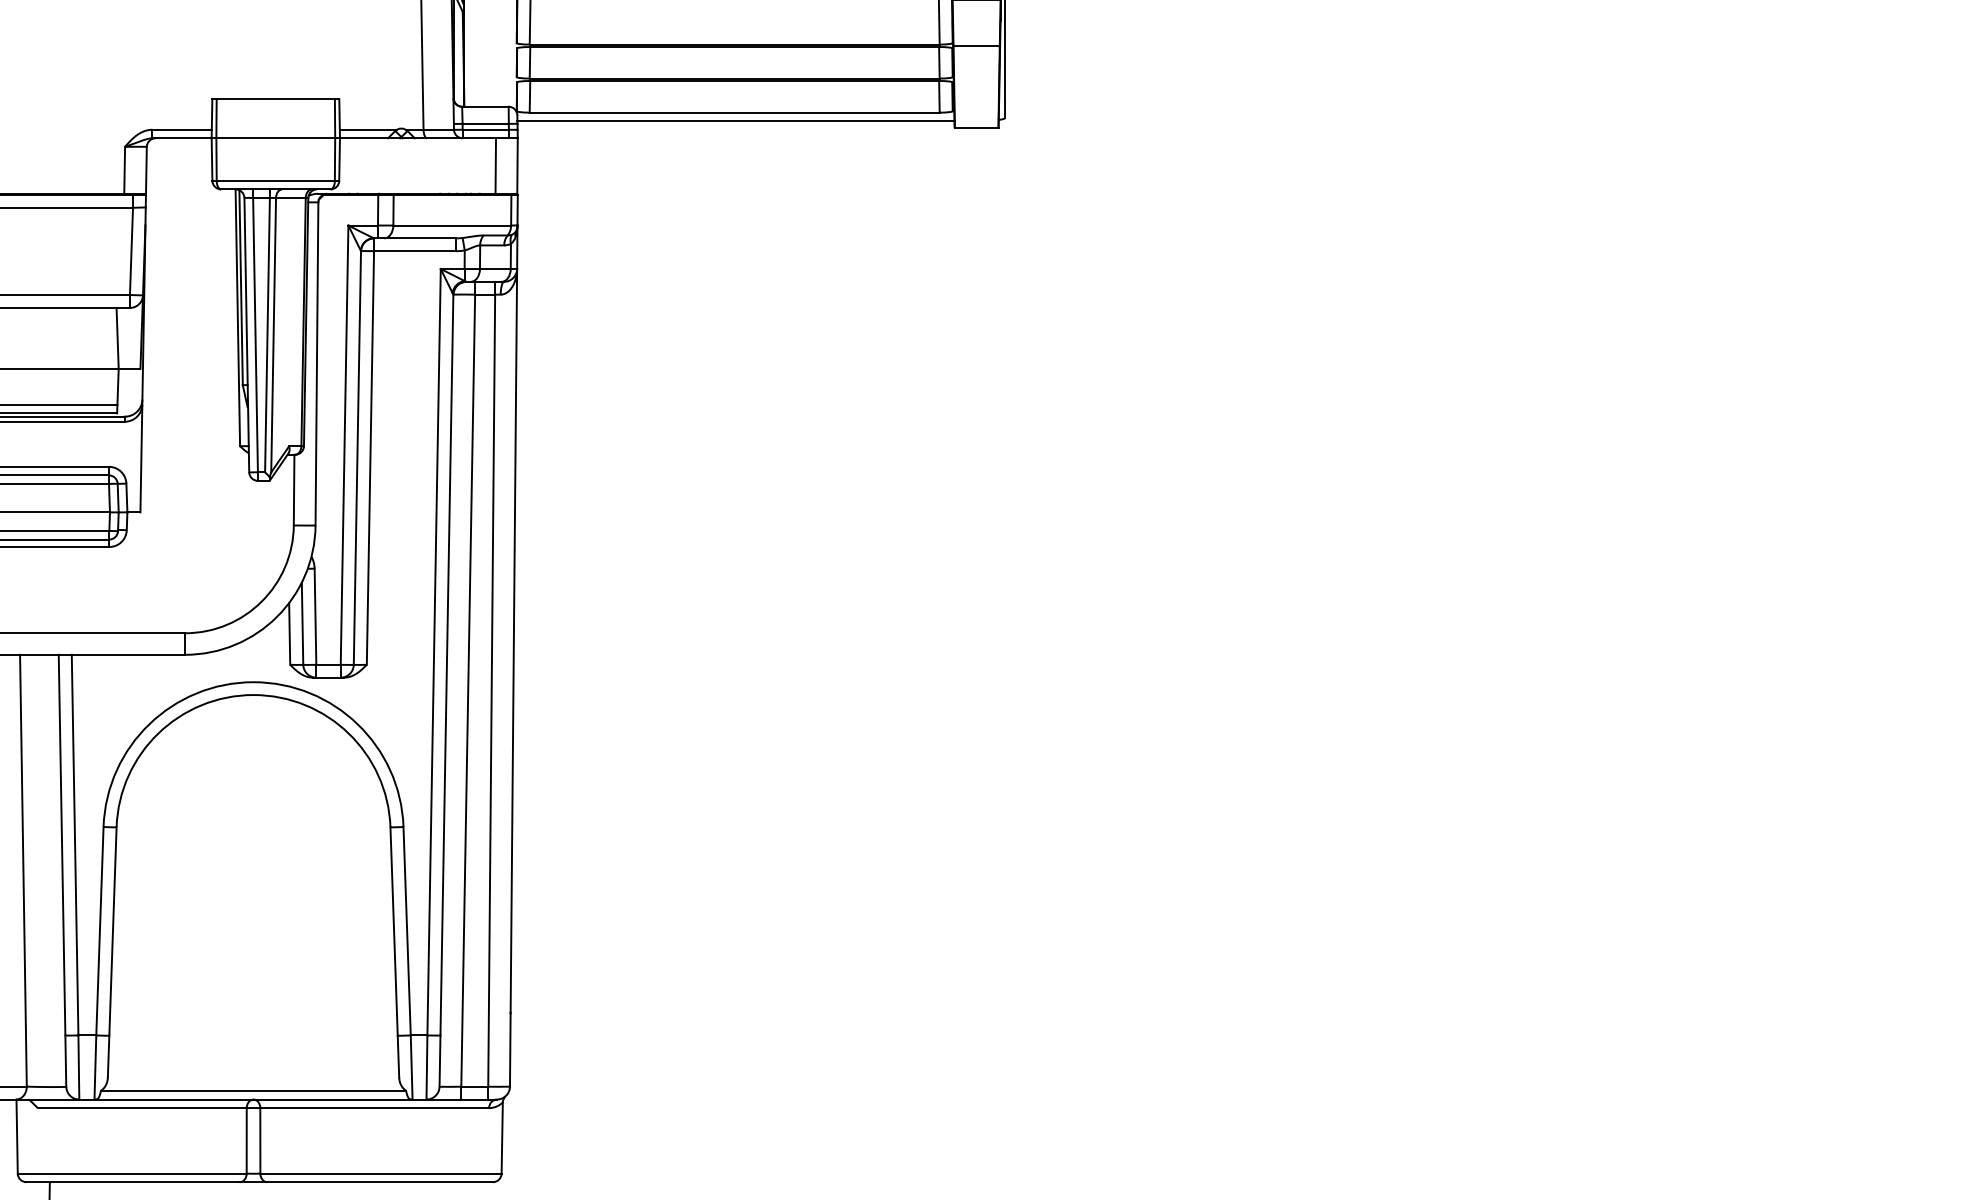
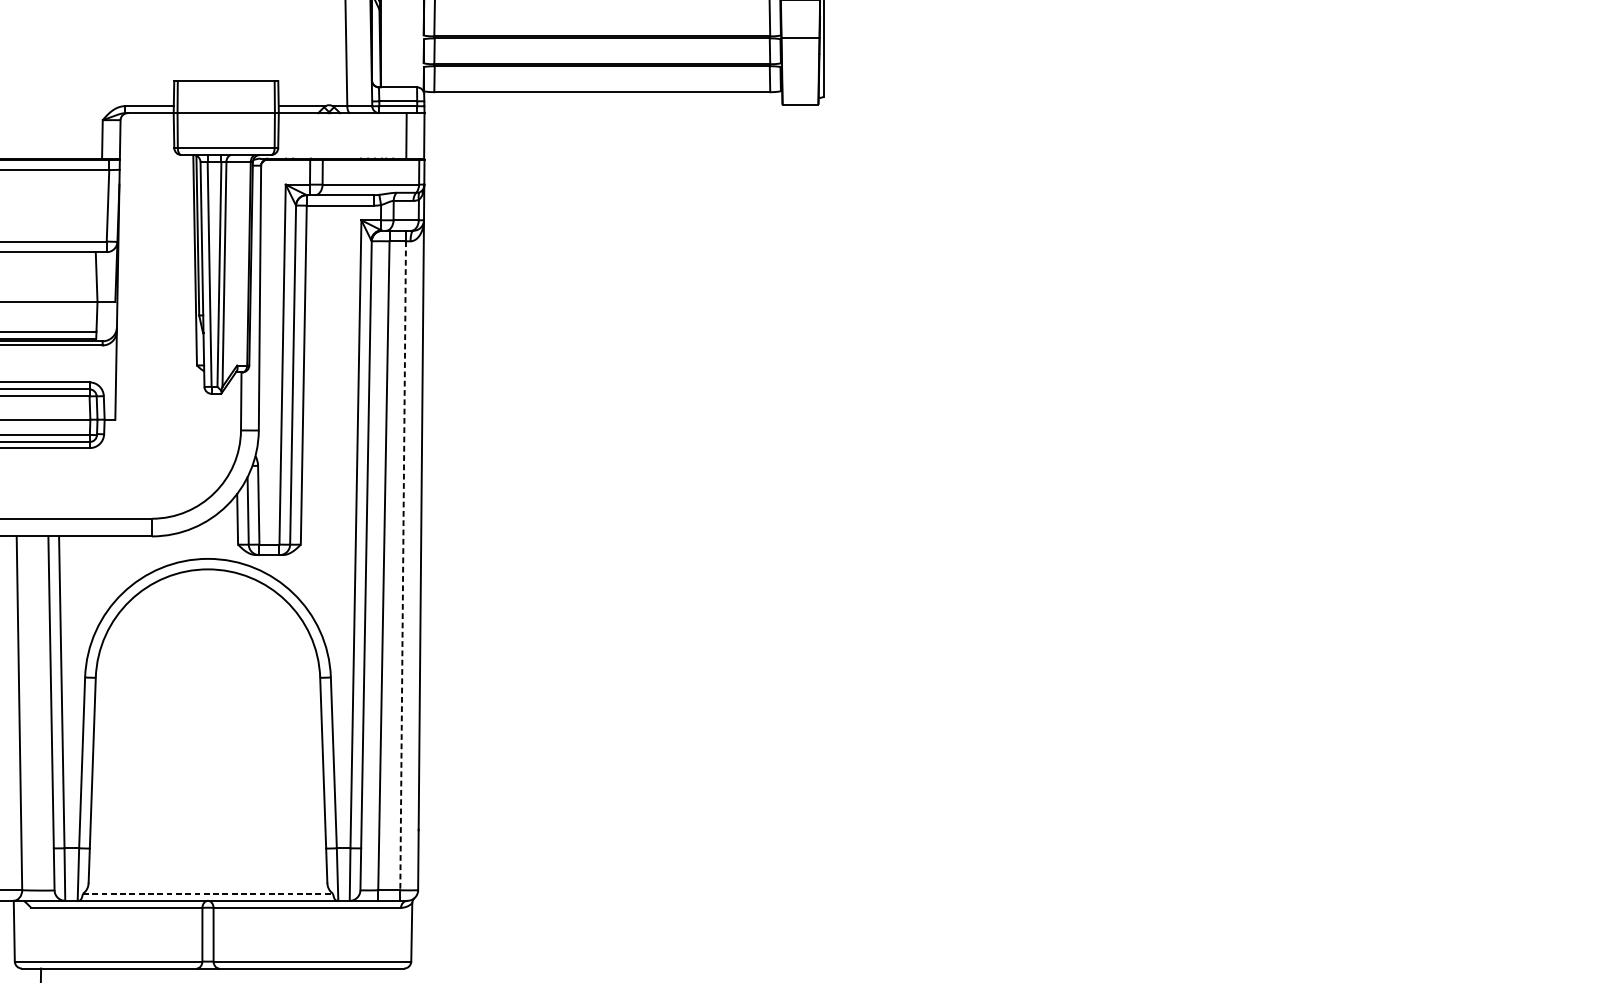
line: (735, 120) -> (602, 98), removed
line: (491, 691) -> (402, 566), solid -> dashed
line: (253, 1090) -> (207, 893), solid -> dashed

